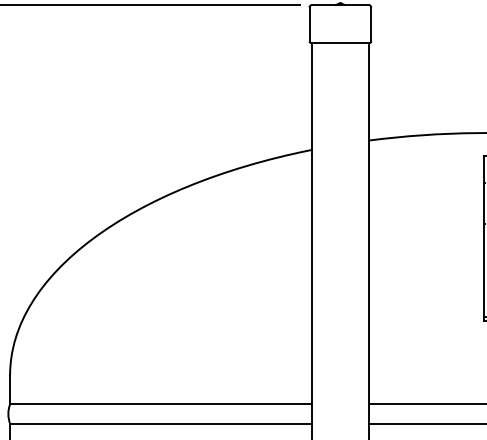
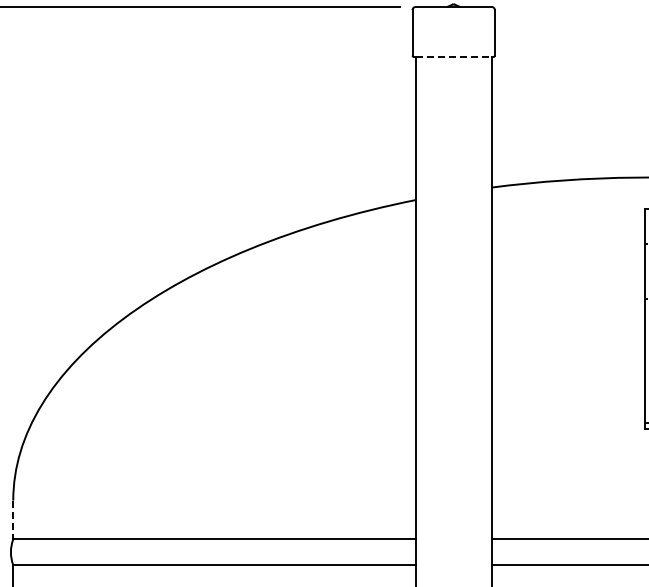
line: (340, 43) -> (454, 57), solid -> dashed
line: (10, 390) -> (13, 520), solid -> dashed

